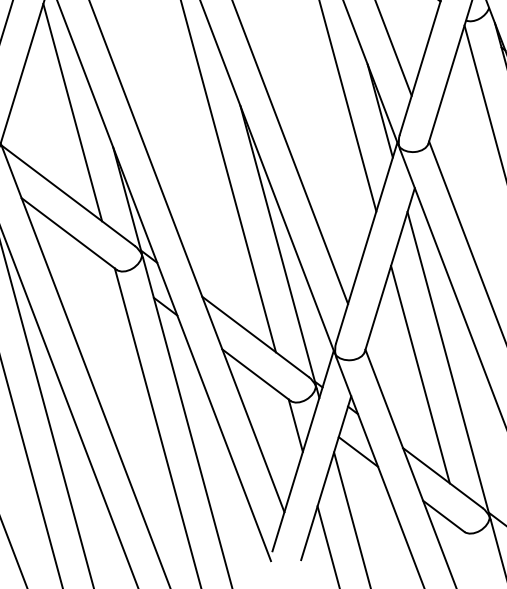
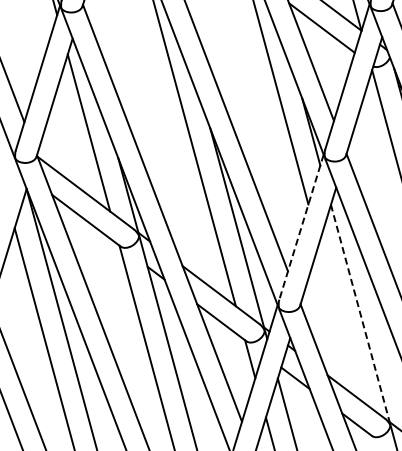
line: (366, 243) -> (301, 227), solid -> dashed
line: (448, 362) -> (360, 313), solid -> dashed
line: (420, 373) -> (340, 321), removed

